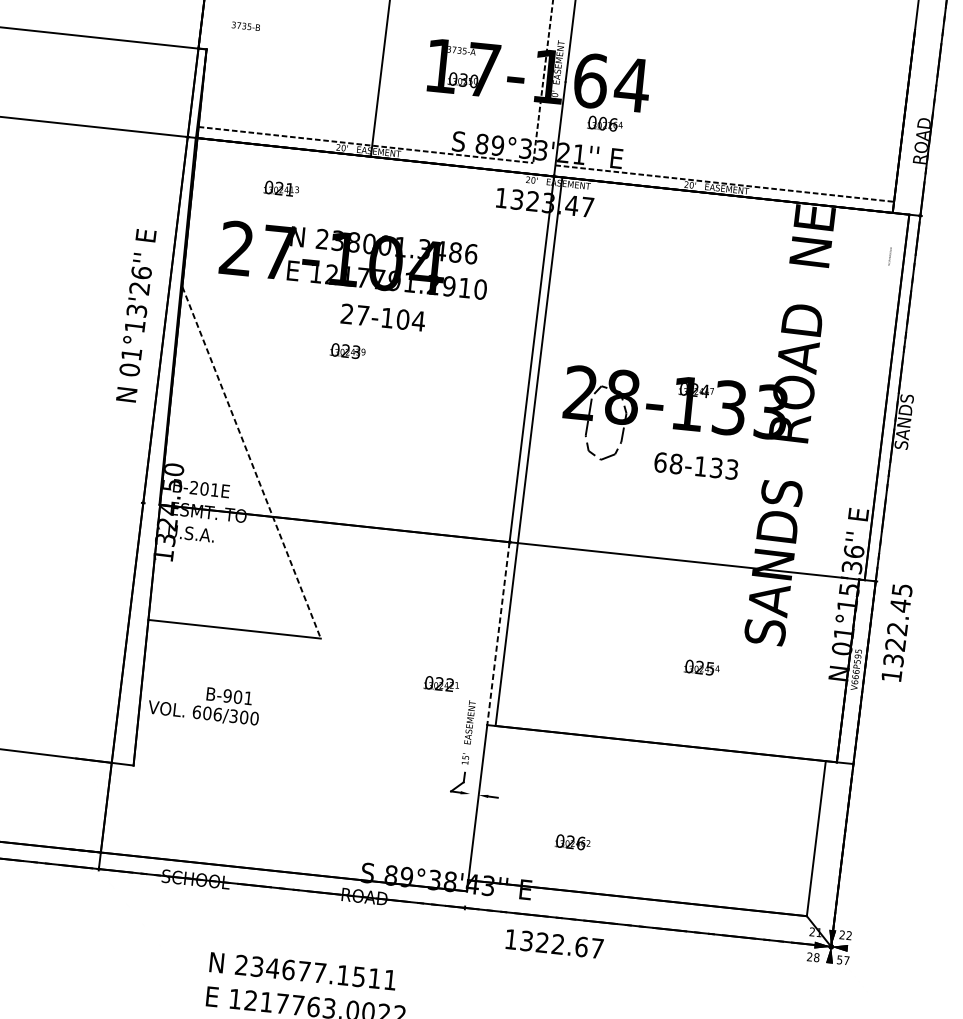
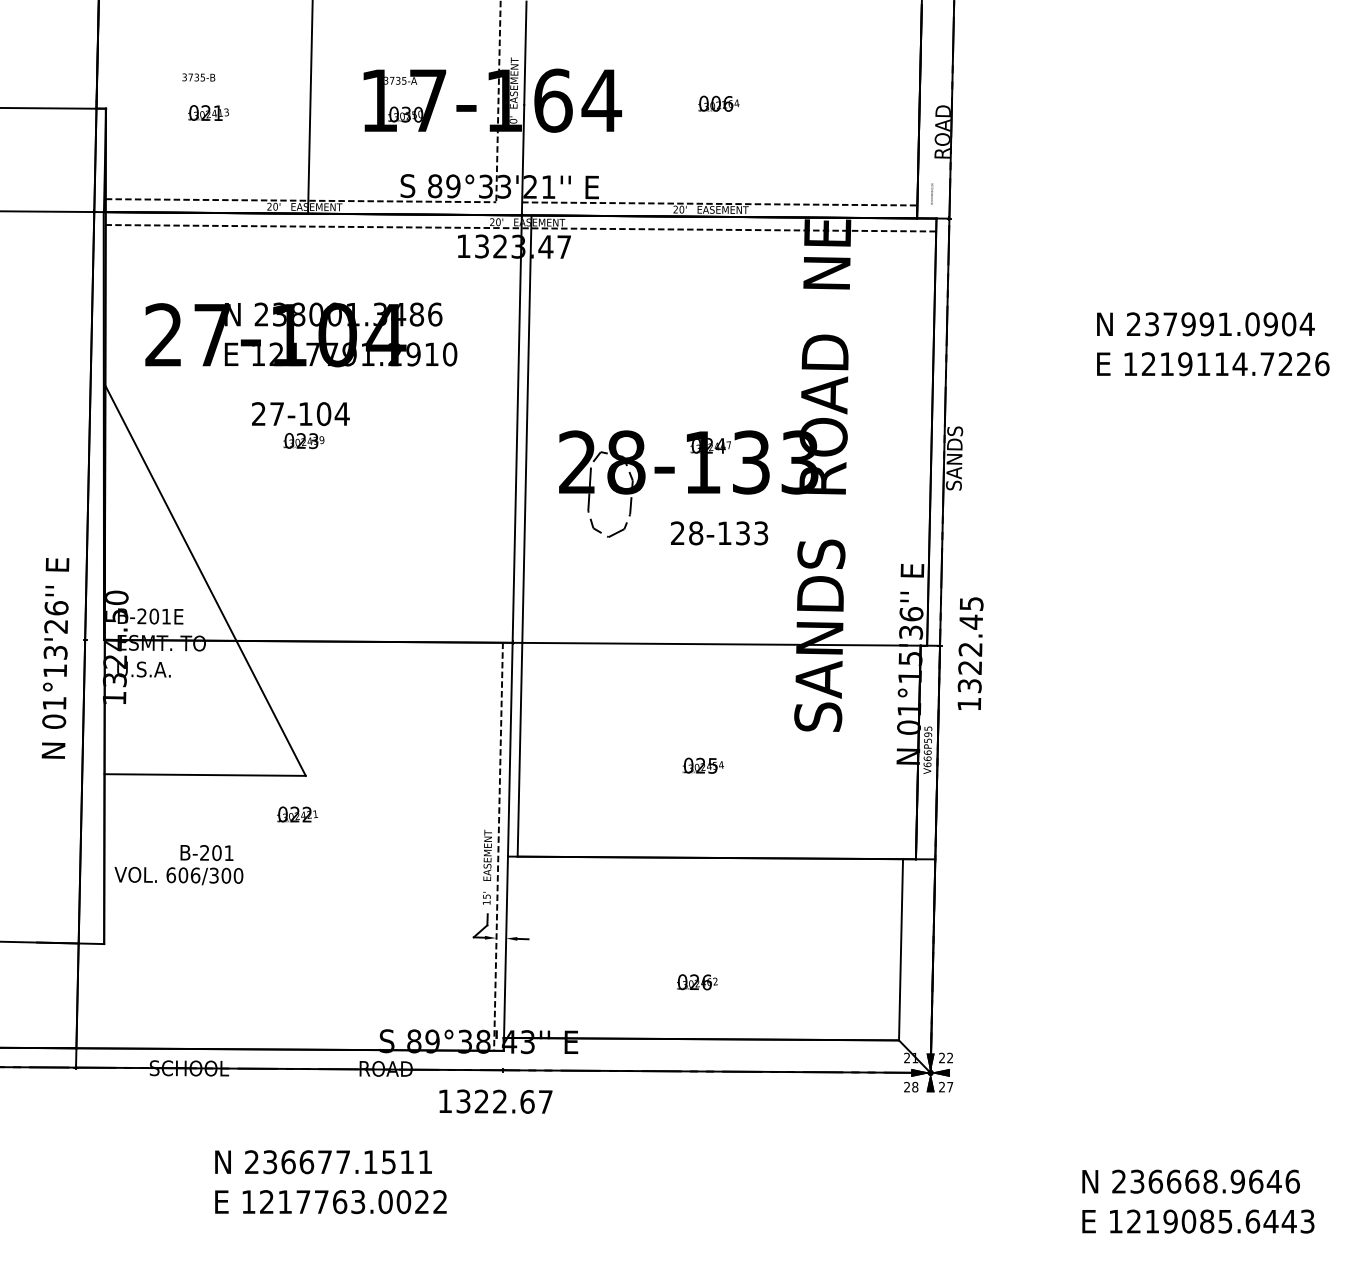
text: (245, 26) -> (198, 77), moved
text: (604, 123) -> (718, 103), moved
line: (551, 187) -> (520, 228), added
text: (281, 188) -> (208, 112), moved
text: (890, 256) -> (932, 193), moved
text: (136, 315) -> (55, 658), moved
text: (382, 317) -> (300, 414), moved
text: (660, 462) -> (677, 533), 68-133 -> 28-133
line: (251, 463) -> (205, 581), dashed -> solid
text: (897, 632) -> (970, 653), moved
line: (498, 633) -> (510, 749), dashed -> solid
text: (701, 667) -> (702, 765), moved
text: (441, 684) -> (297, 814), moved
text: (227, 695) -> (204, 852), B-901 -> B-201
line: (480, 715) -> (498, 846), added
text: (573, 842) -> (697, 982), moved
text: (554, 943) -> (495, 1101), moved
text: (839, 959) -> (941, 1086), 57 -> 27
text: (272, 968) -> (288, 1162), 234677.1511 -> 236677.1511

